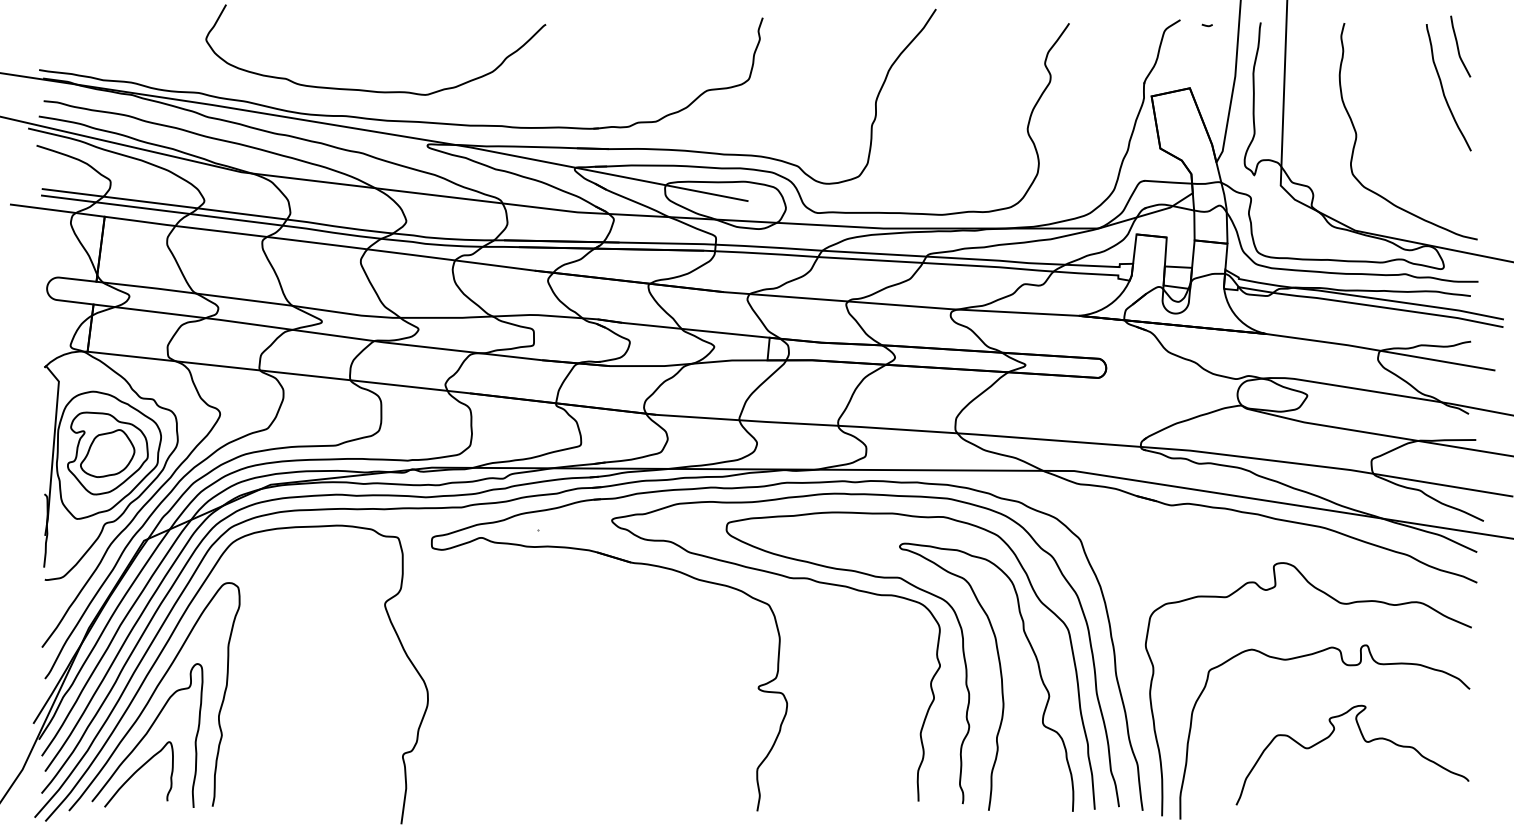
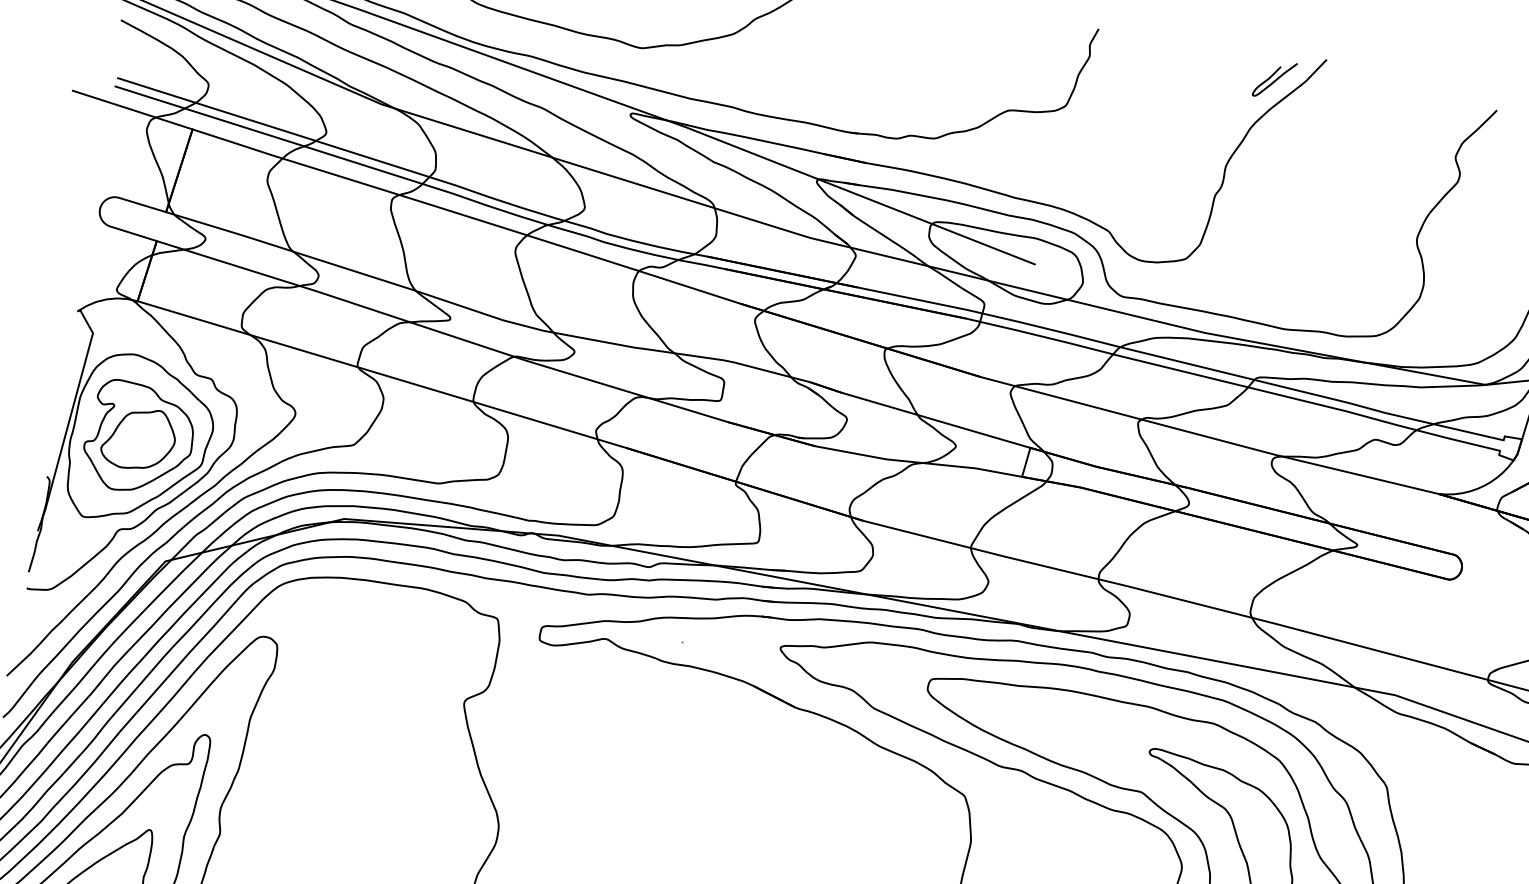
curve: (900, 30) -> (1275, 78), added

